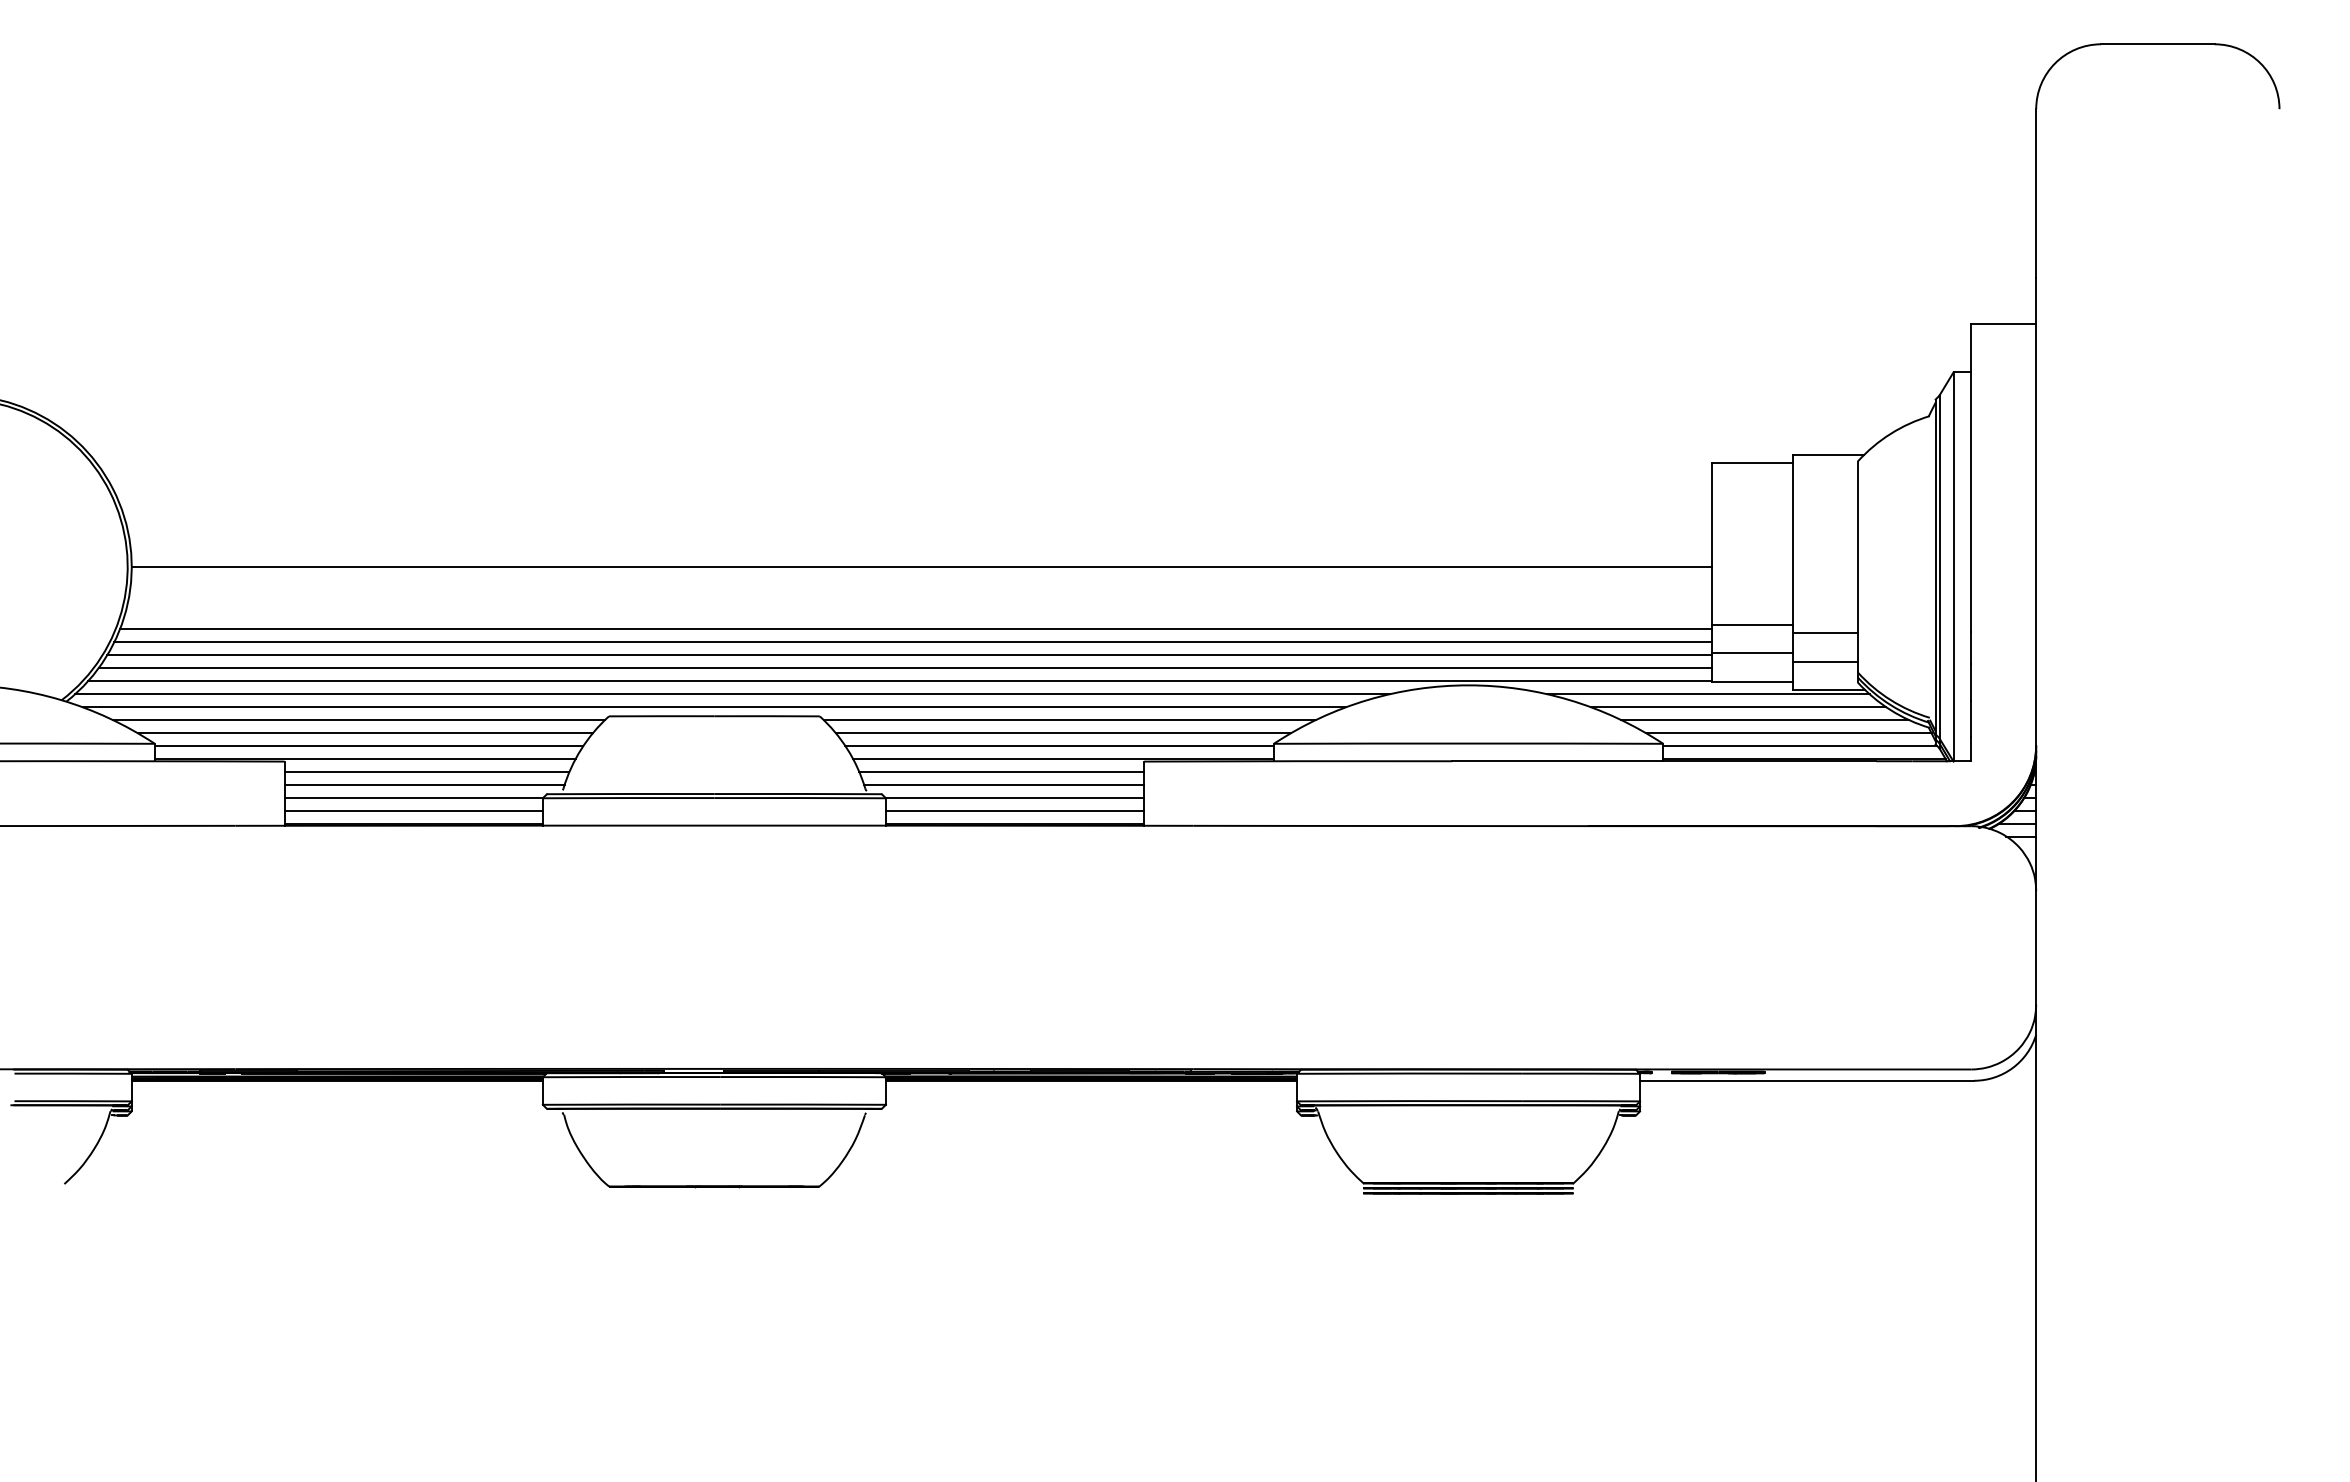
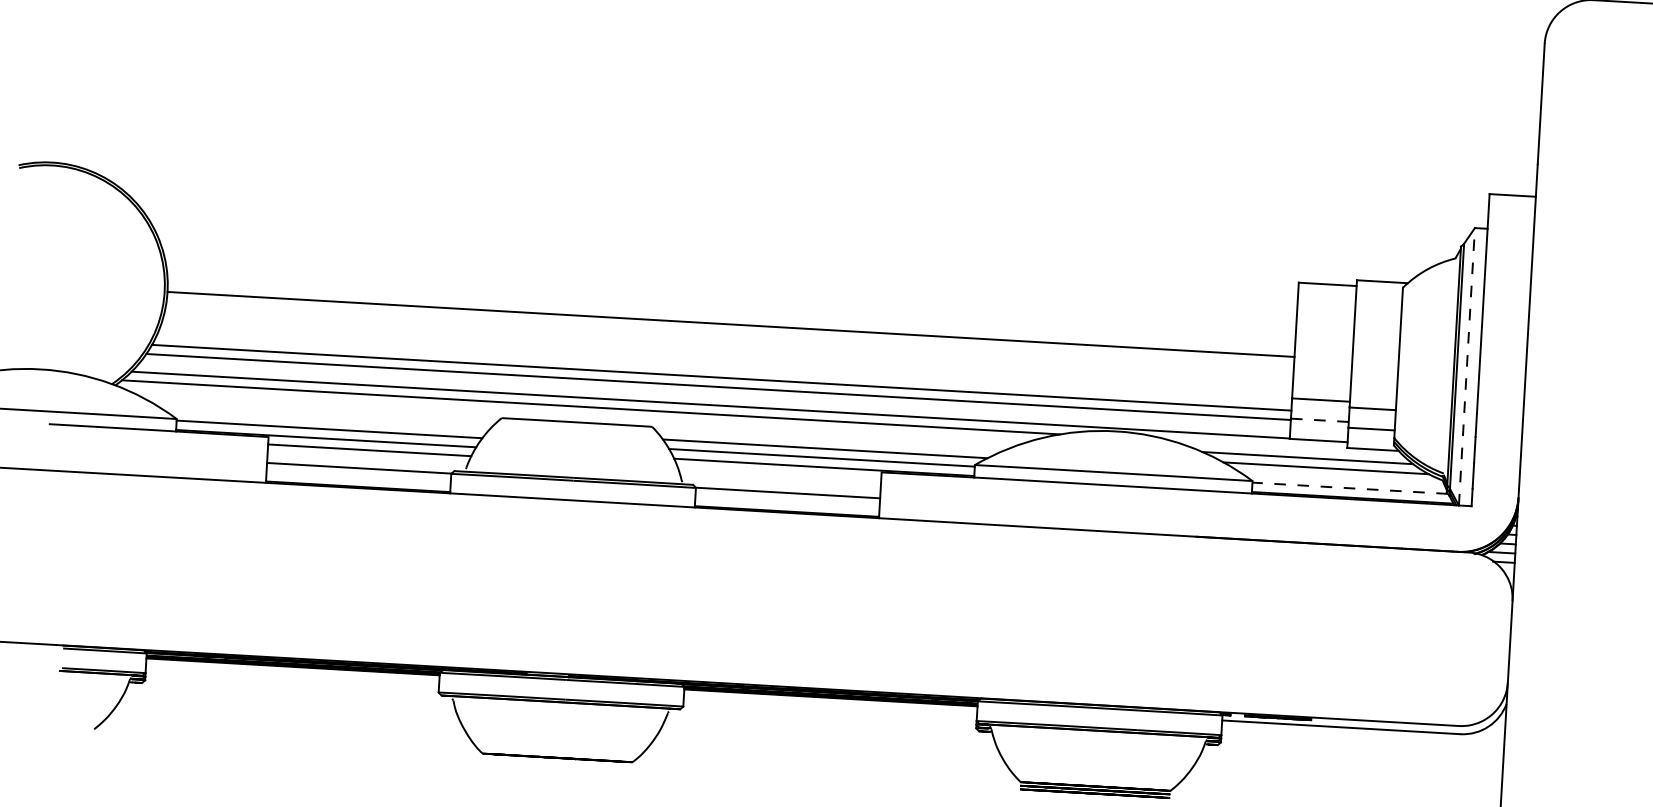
line: (1953, 566) -> (1466, 366), solid -> dashed
line: (915, 629) -> (723, 368), removed
line: (1752, 653) -> (1319, 420), solid -> dashed
line: (904, 668) -> (714, 396), removed
line: (1707, 694) -> (1286, 447), removed
line: (714, 707) -> (577, 416), removed
line: (358, 720) -> (322, 410), removed
line: (1069, 720) -> (830, 440), removed
line: (364, 733) -> (326, 420), removed
line: (1788, 733) -> (1342, 478), removed
line: (1800, 746) -> (1350, 488), solid -> dashed
line: (1001, 771) -> (779, 473), removed
line: (424, 785) -> (367, 459), removed
line: (1004, 785) -> (781, 483), removed
line: (413, 811) -> (358, 477), removed
line: (1014, 811) -> (787, 502), removed

